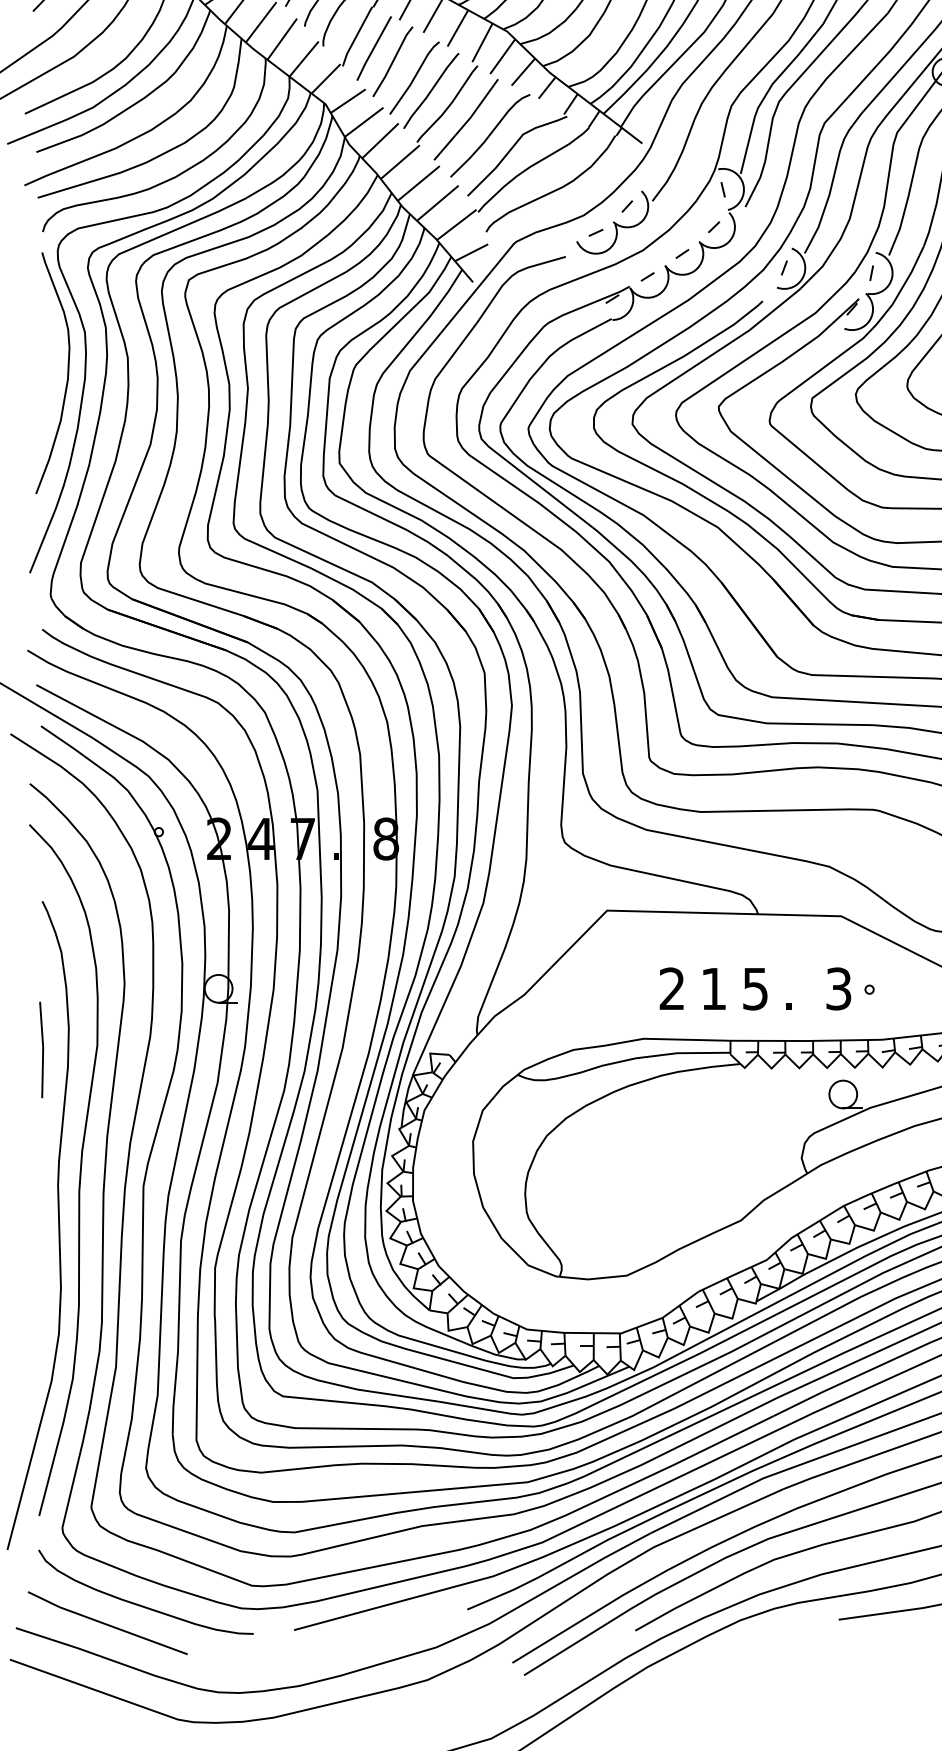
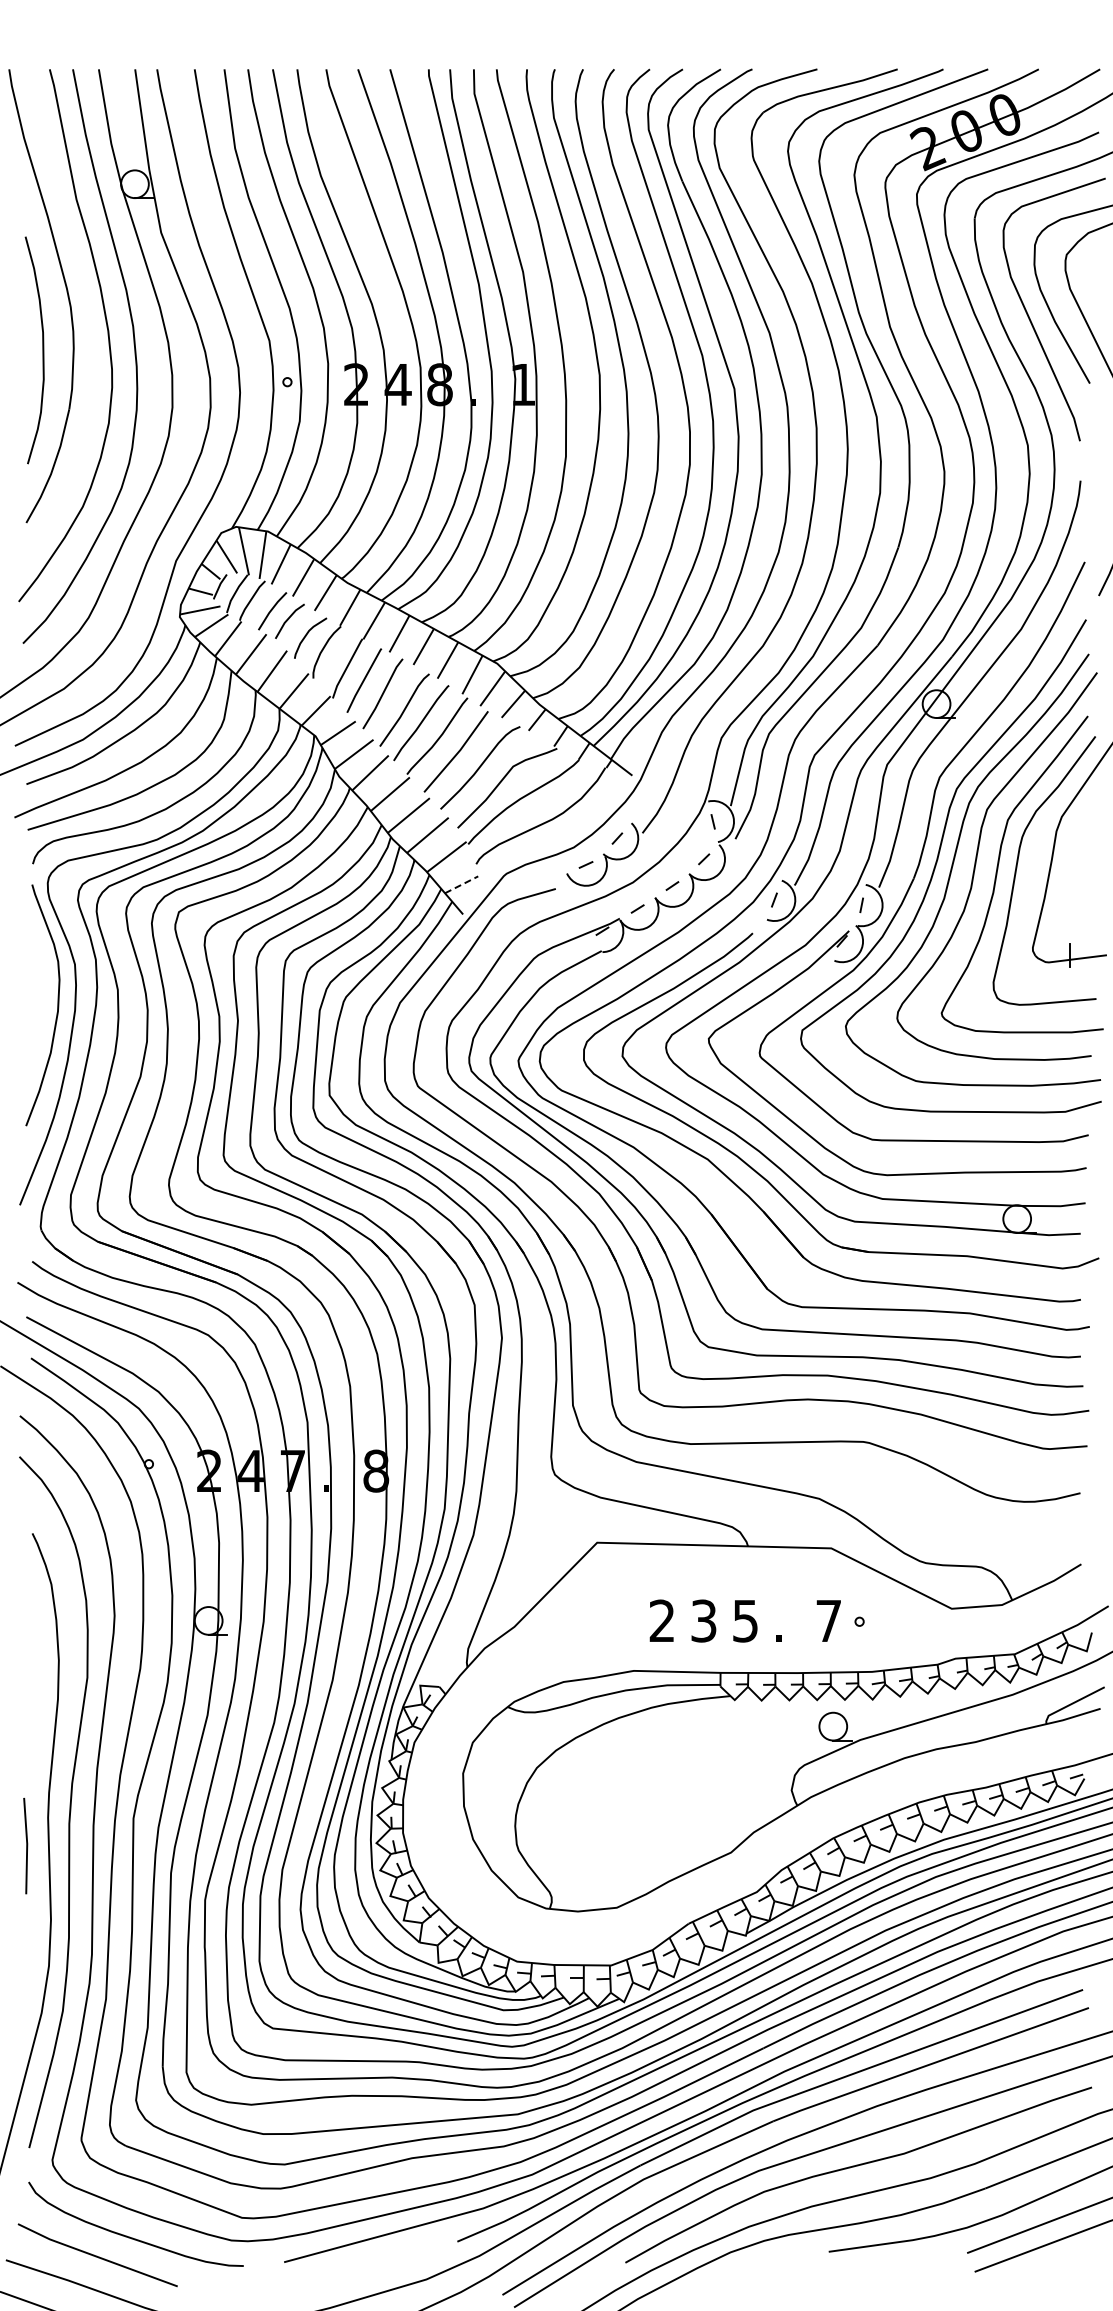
line: (471, 252) -> (461, 884), solid -> dashed
text: (713, 988) -> (703, 1620), 1 -> 3
text: (838, 988) -> (828, 1620), 3 -> 7
line: (42, 1049) -> (26, 1845), moved

